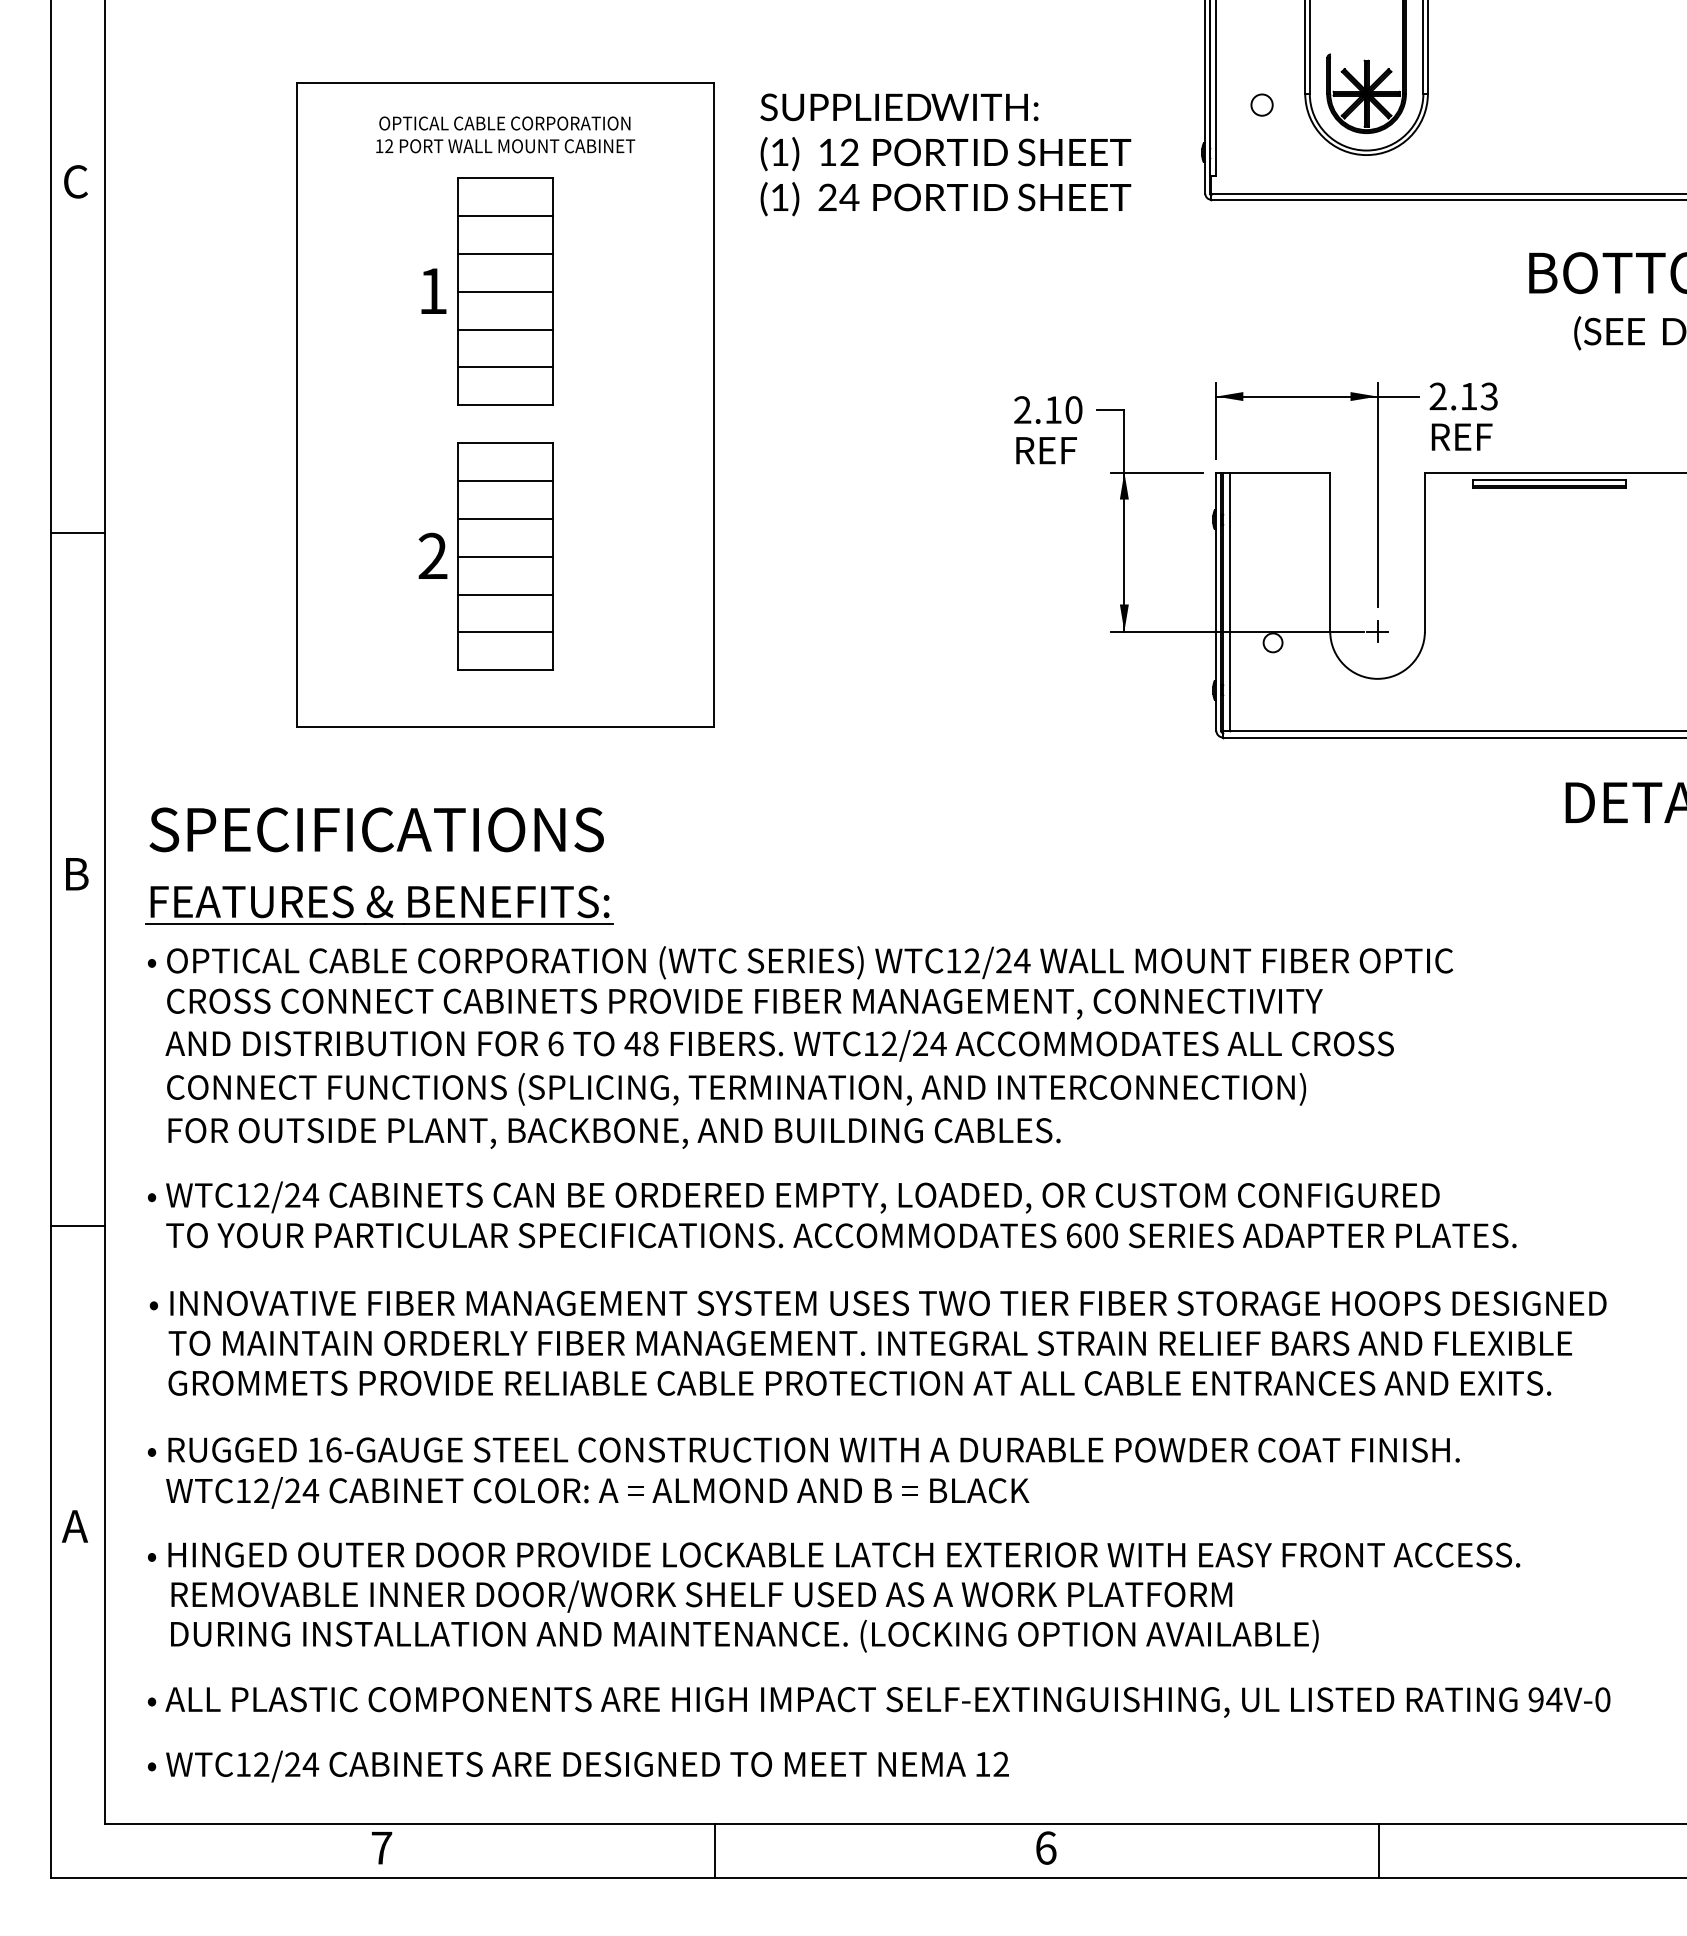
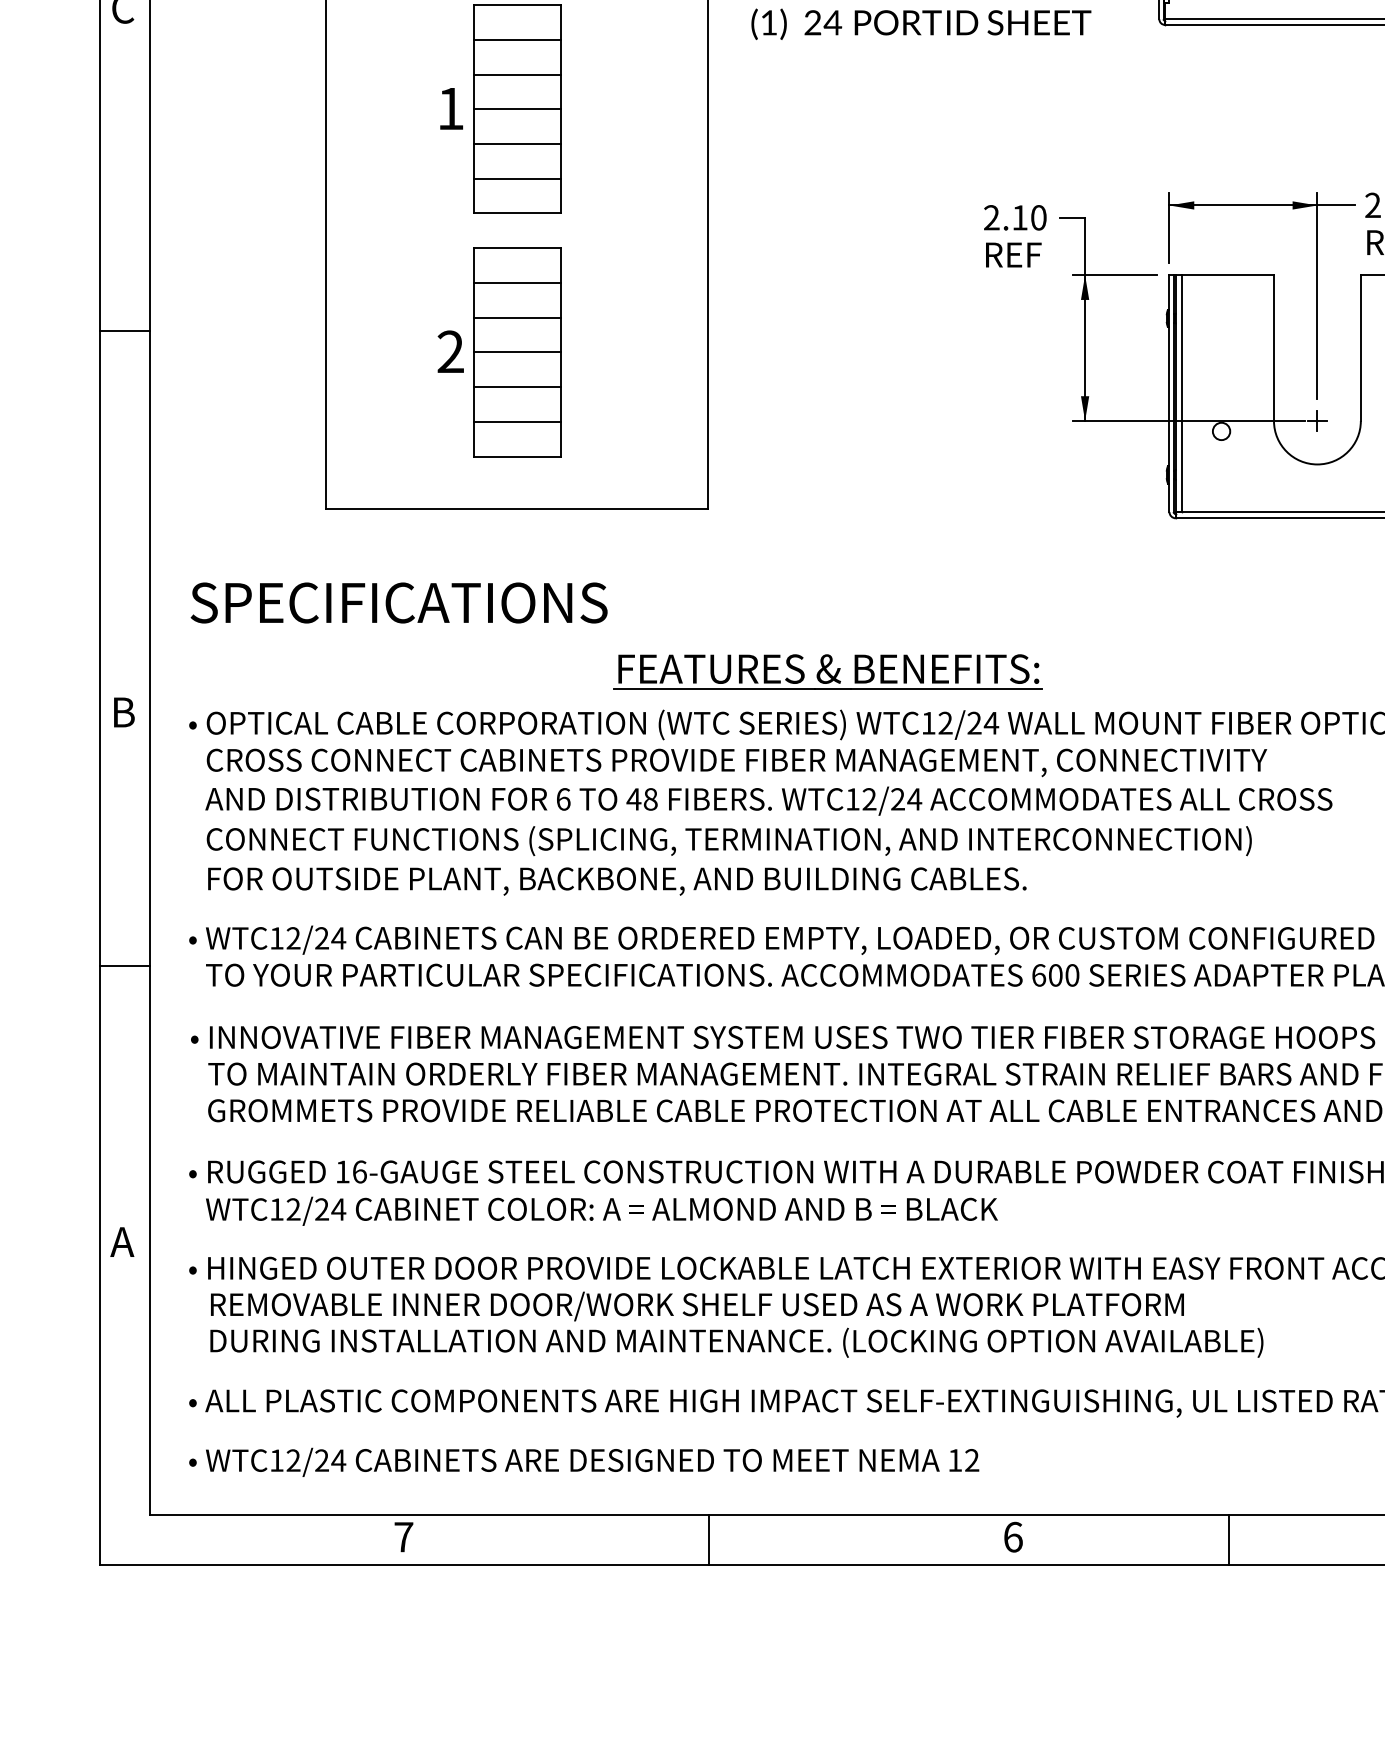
text: (77, 874) -> (124, 712), moved
part: (379, 904) -> (828, 671), moved
line: (1379, 1850) -> (1229, 1539), moved

